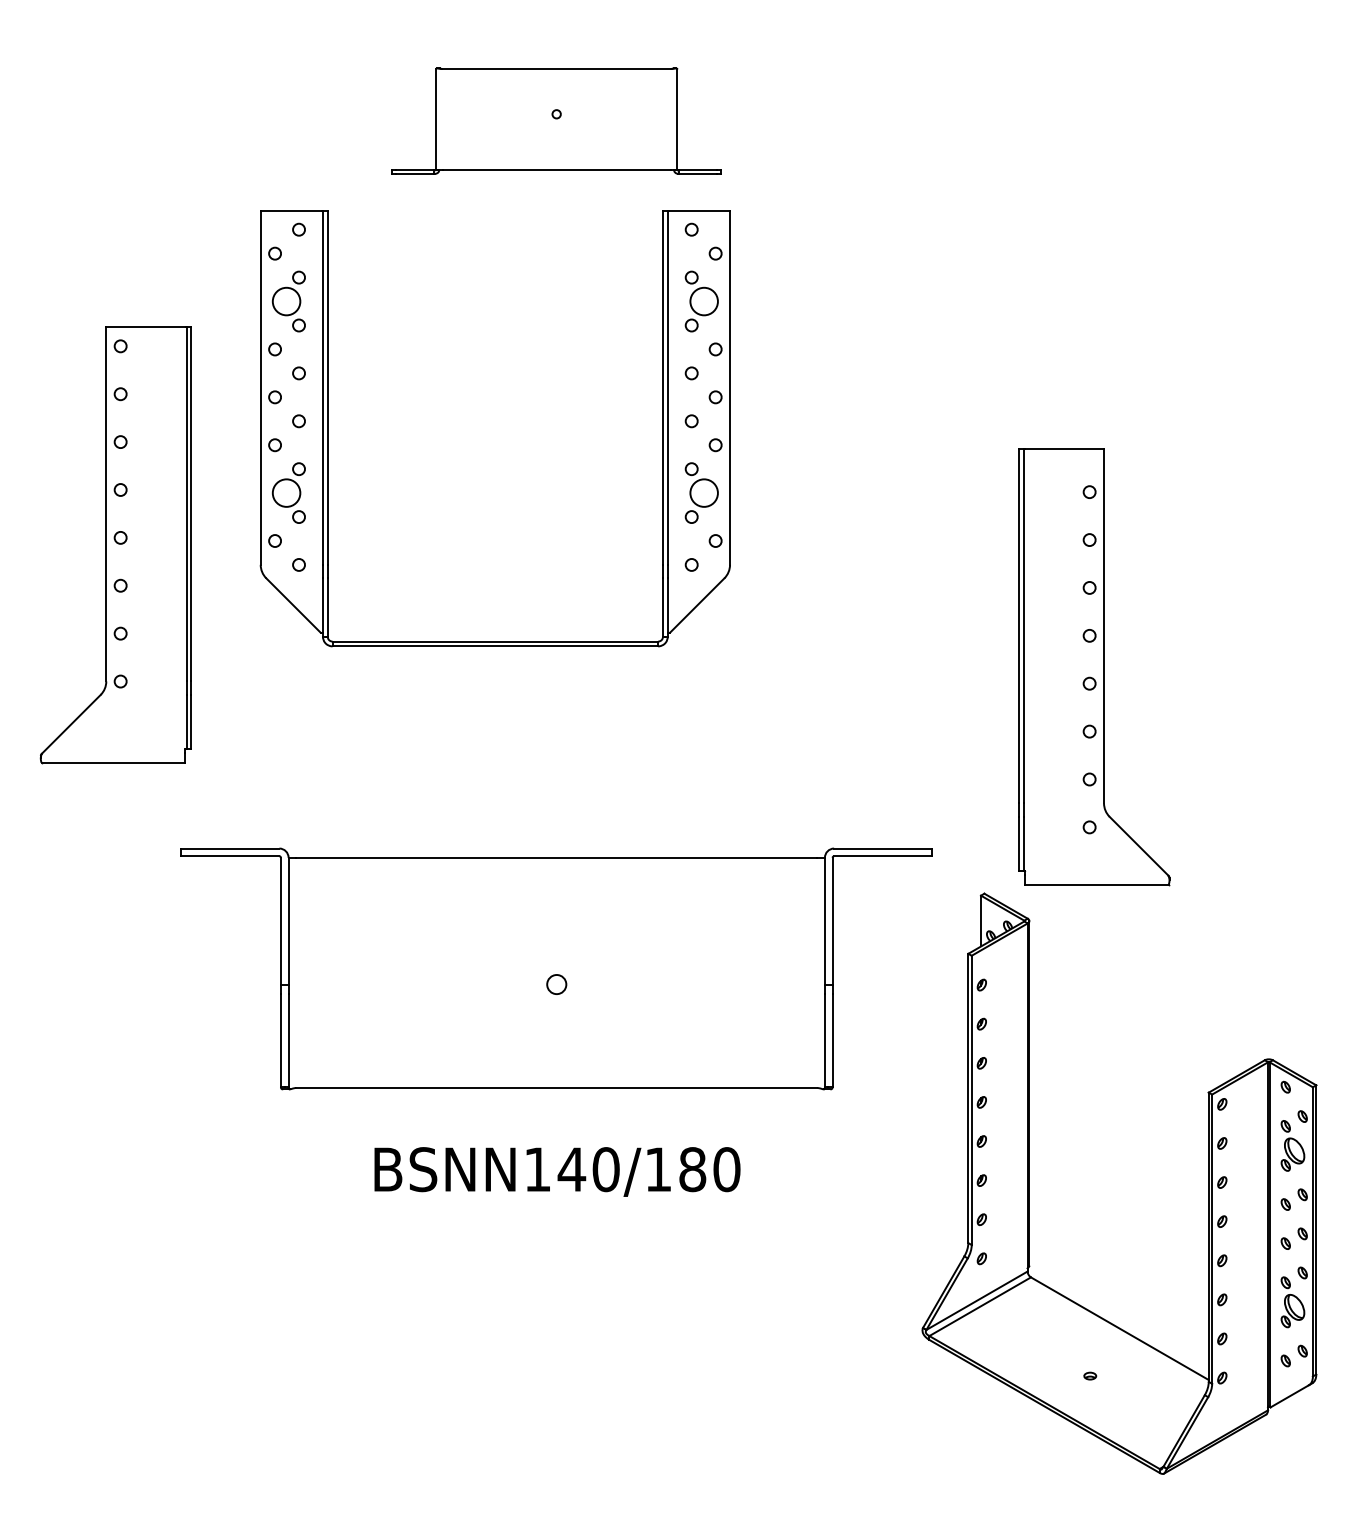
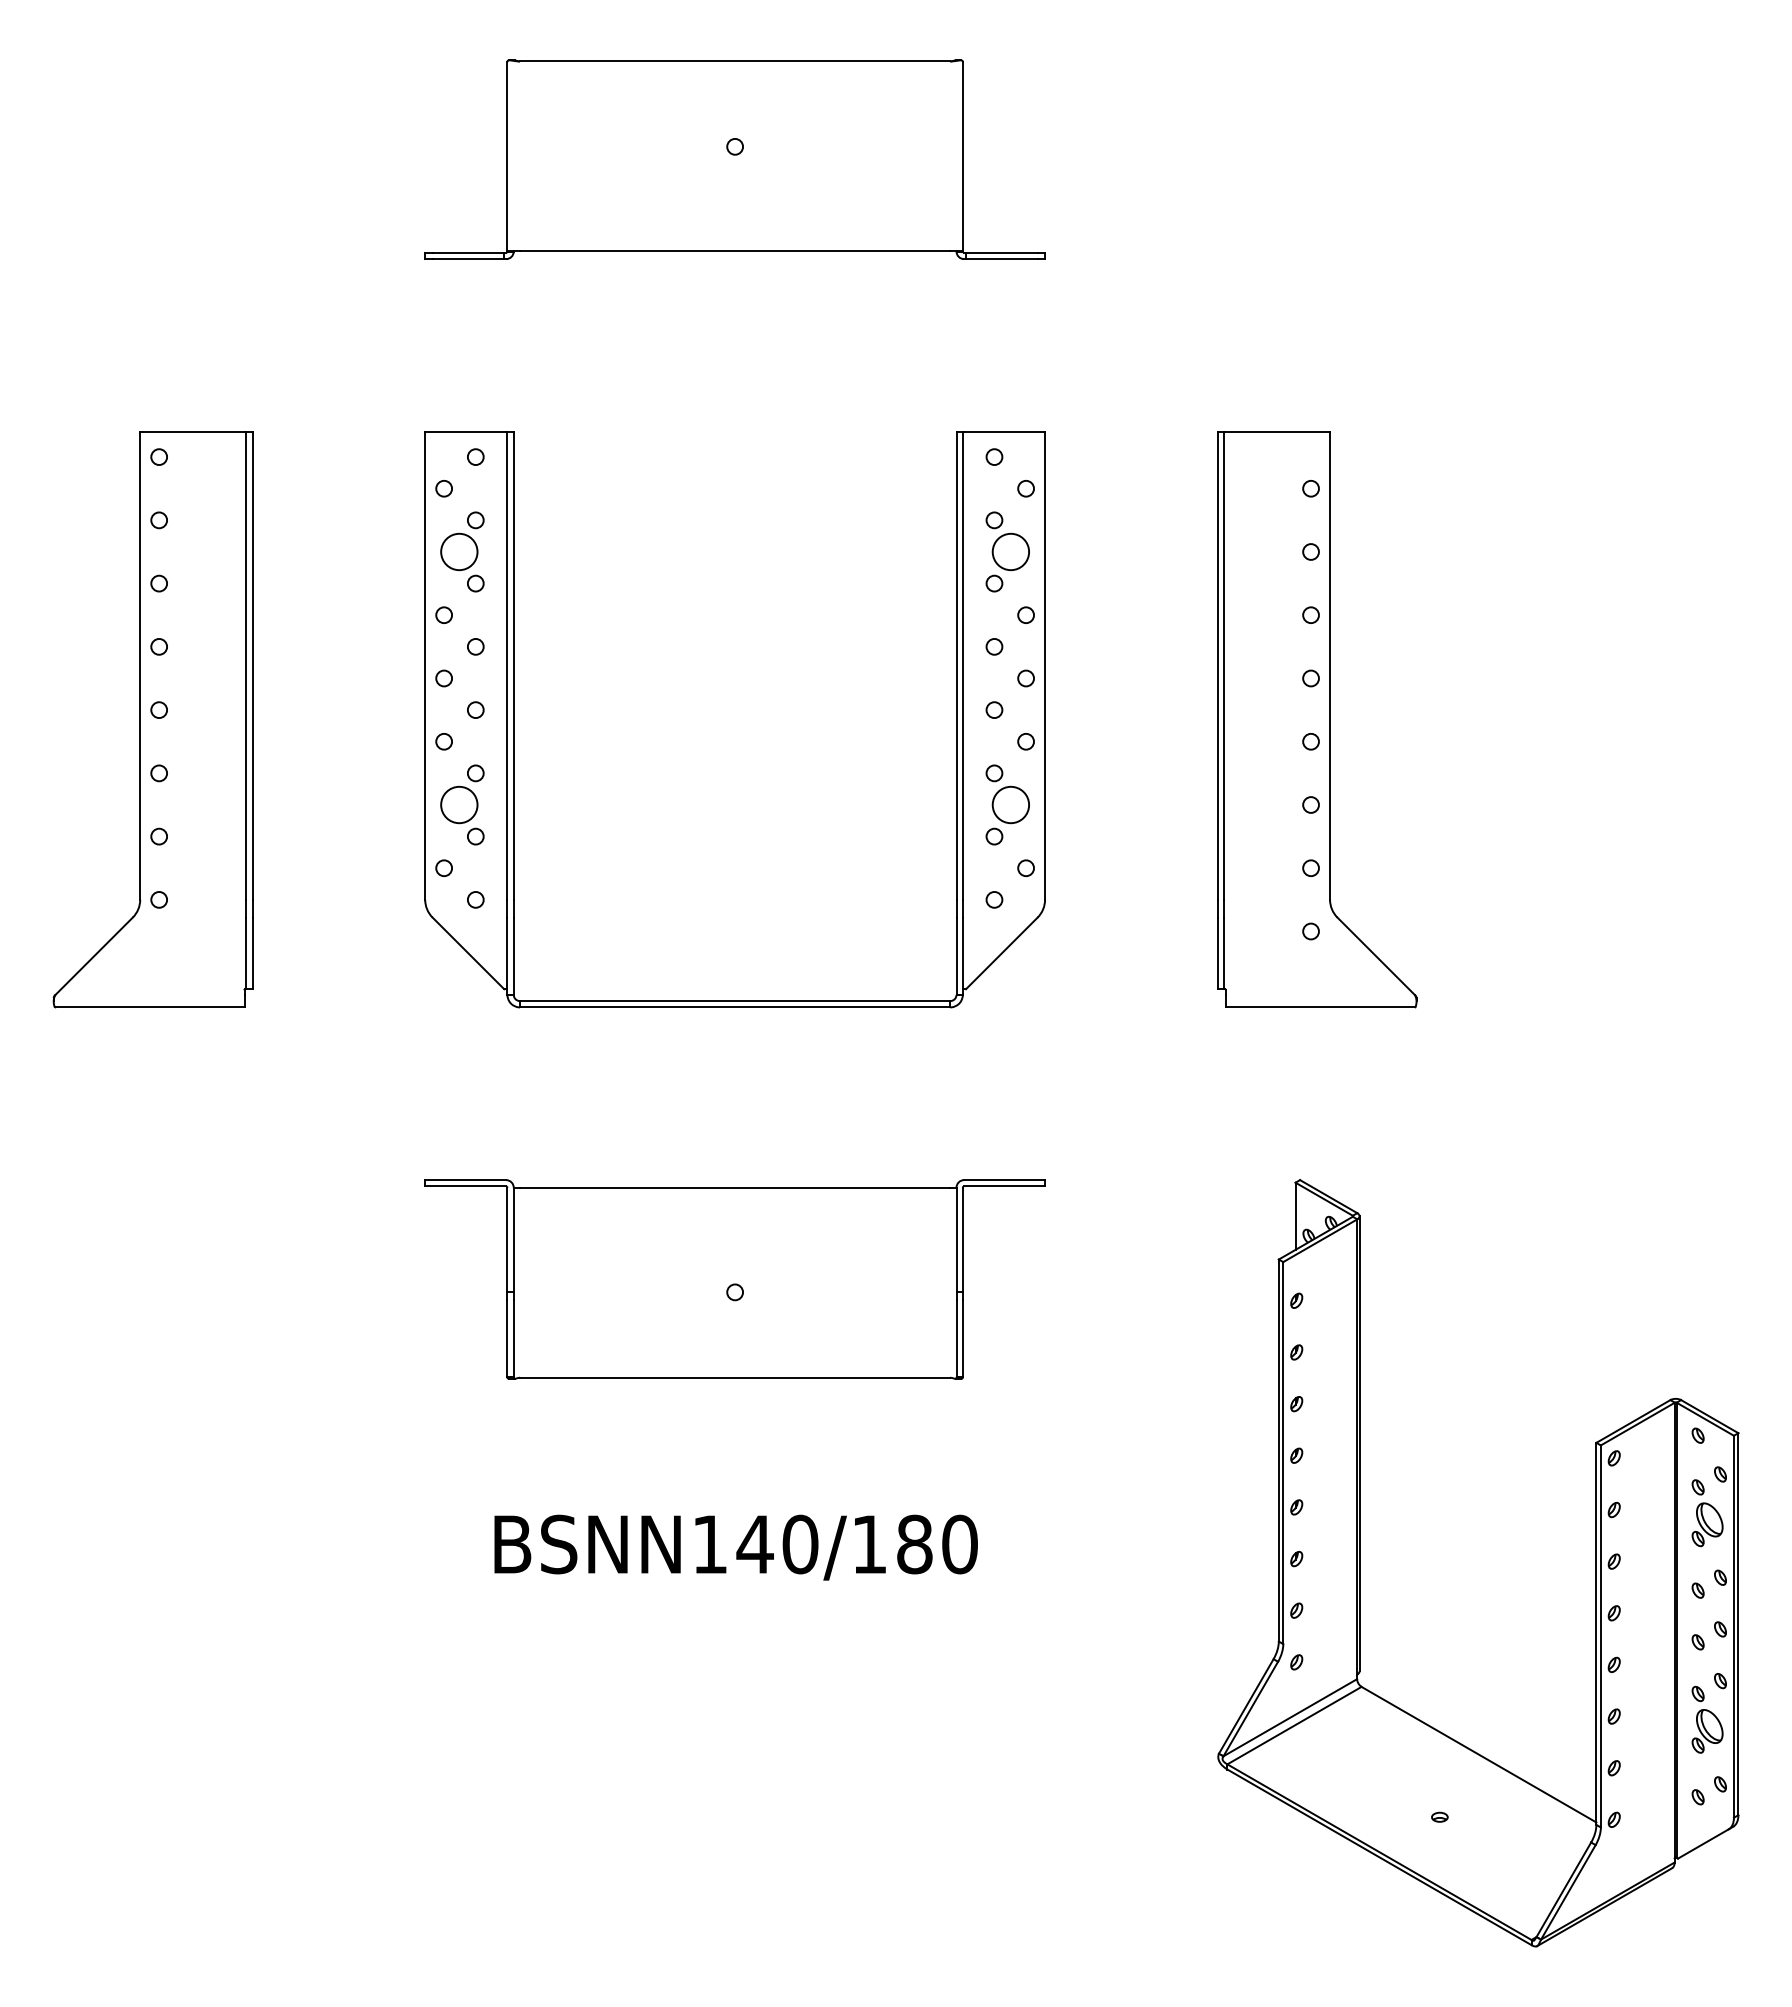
part: (556, 121) -> (734, 159), size x1.43
part: (328, 428) -> (514, 719), moved
part: (1094, 666) -> (1317, 719), moved
part: (556, 968) -> (734, 1279), size x0.62

